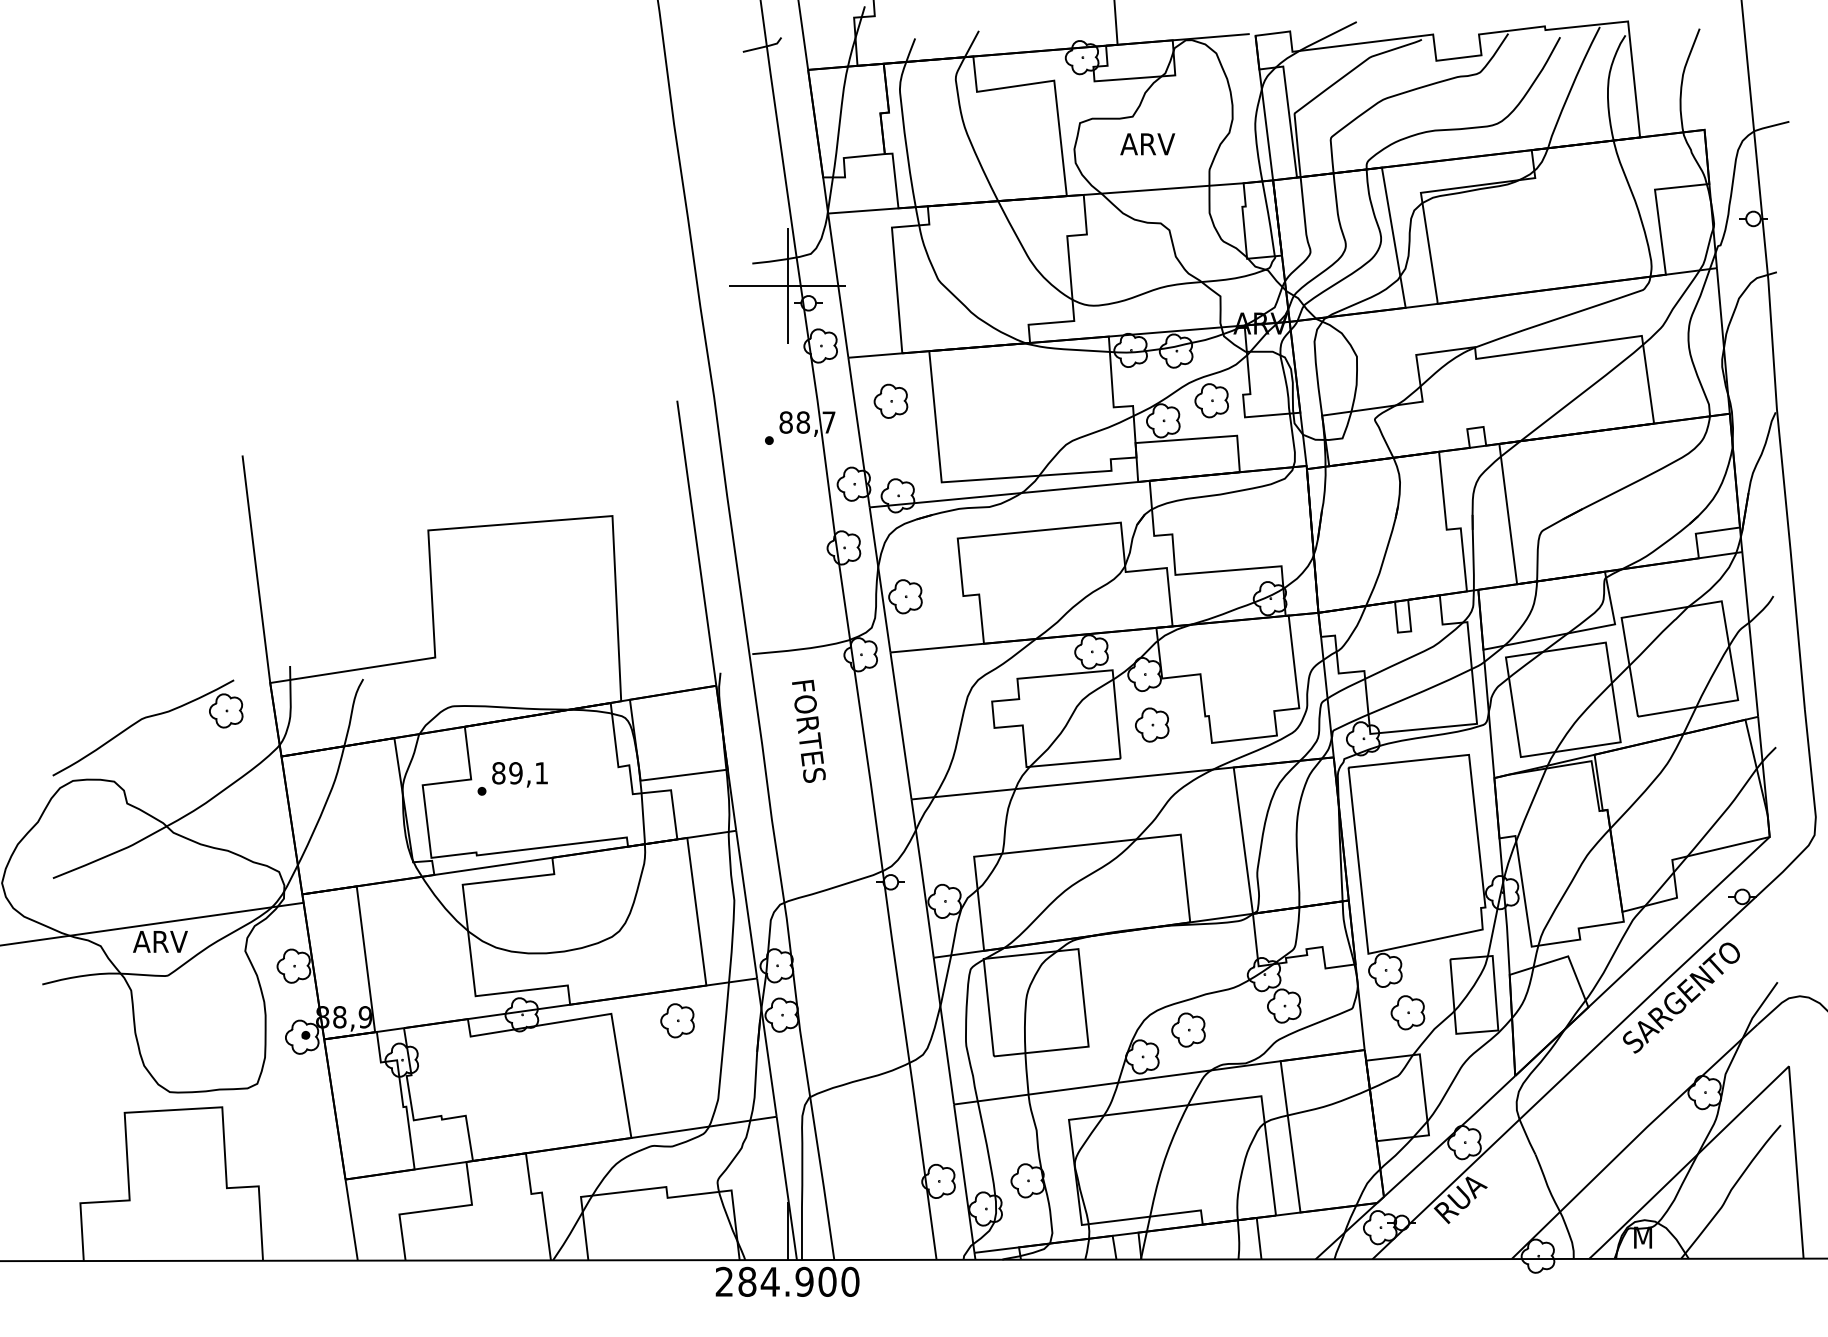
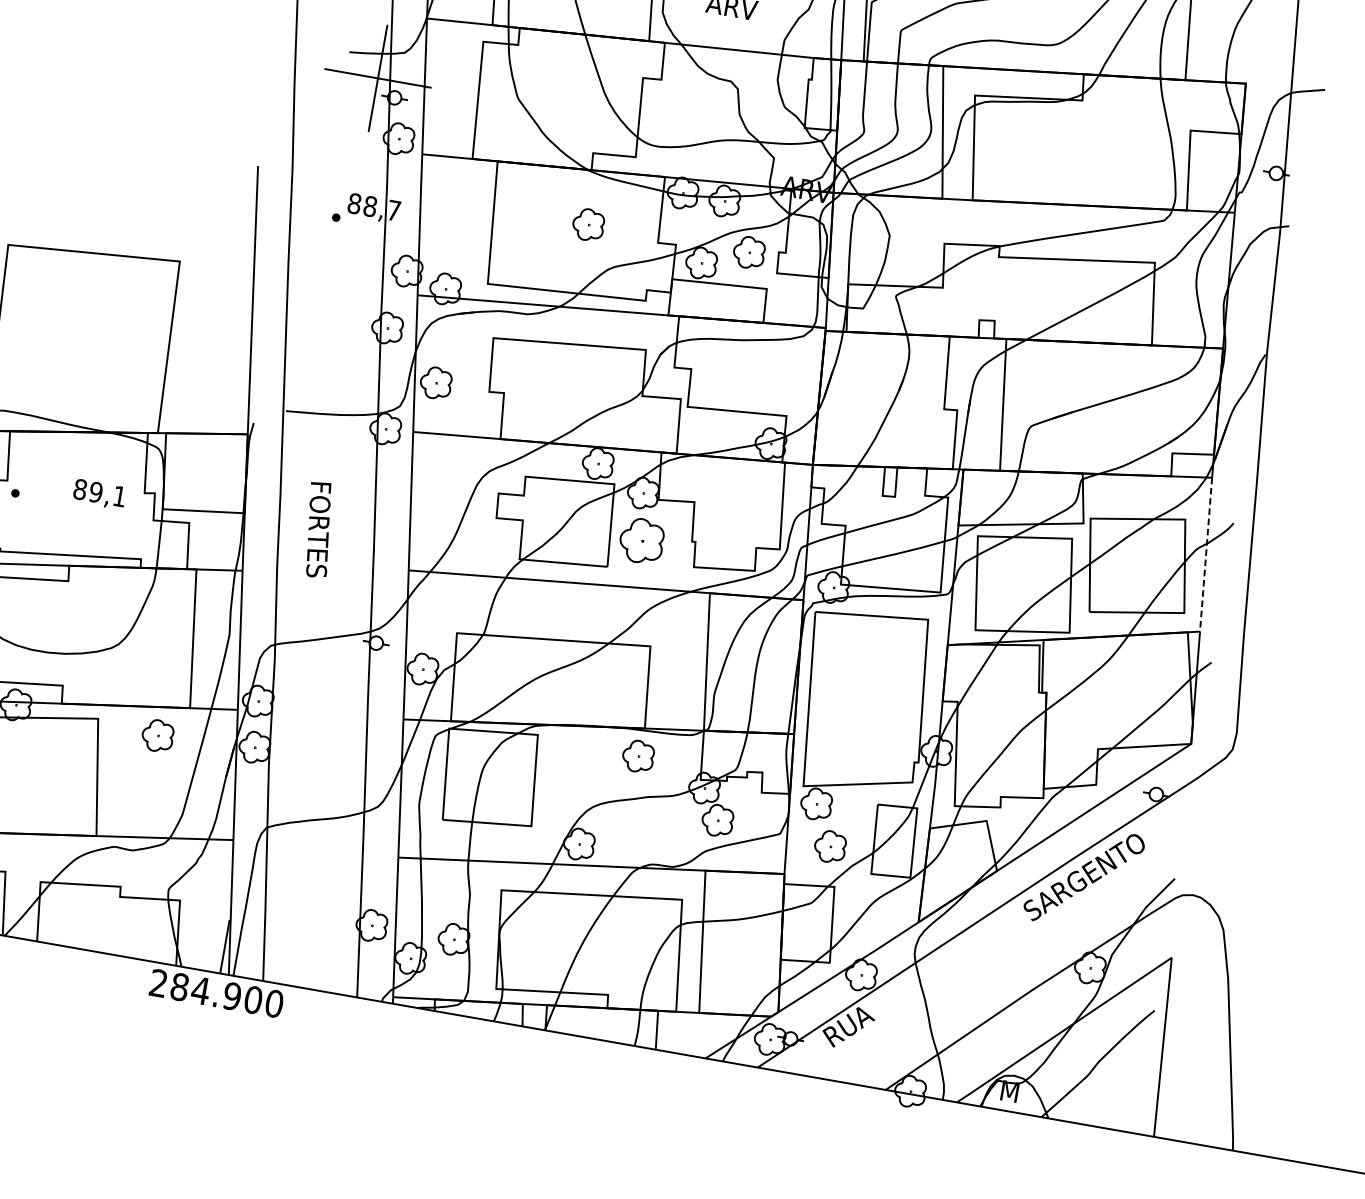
part: (890, 400) -> (588, 224), moved
line: (1750, 634) -> (1206, 554), solid -> dashed
part: (1152, 724) -> (642, 540), size x1.4
text: (808, 730) -> (318, 528), moved
text: (519, 774) -> (99, 494), moved
part: (1188, 1029) -> (638, 755), moved

